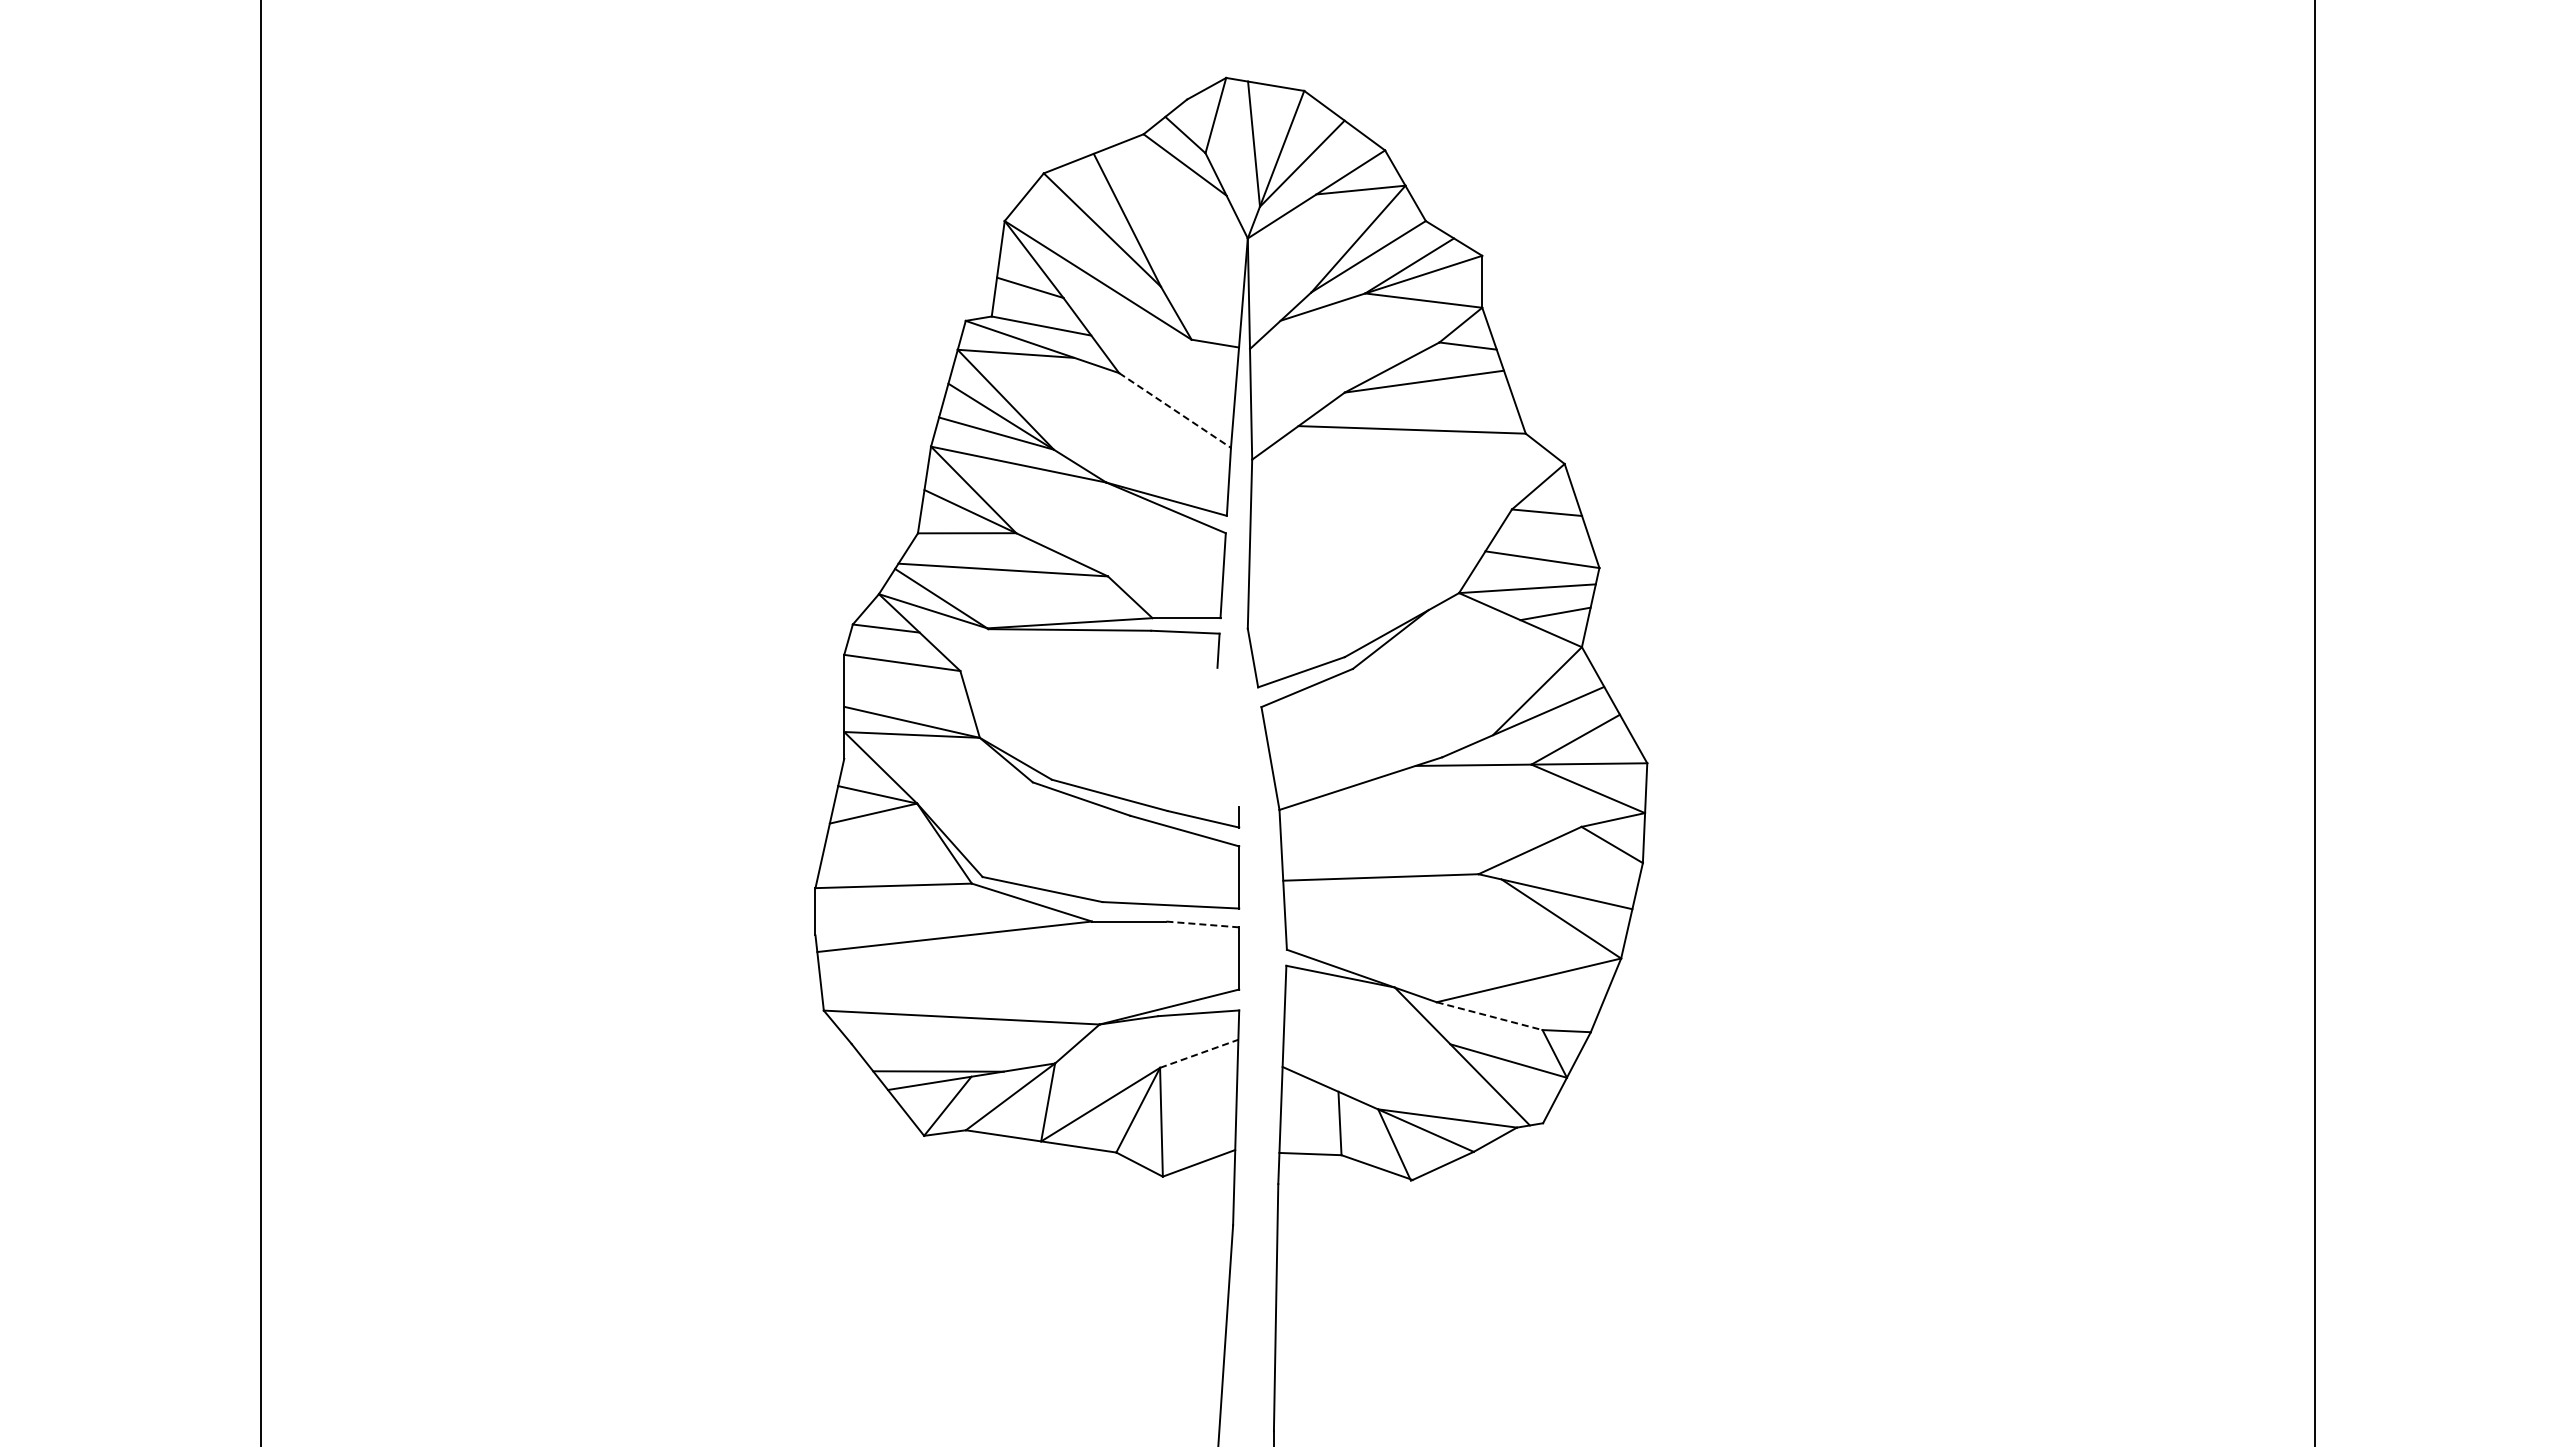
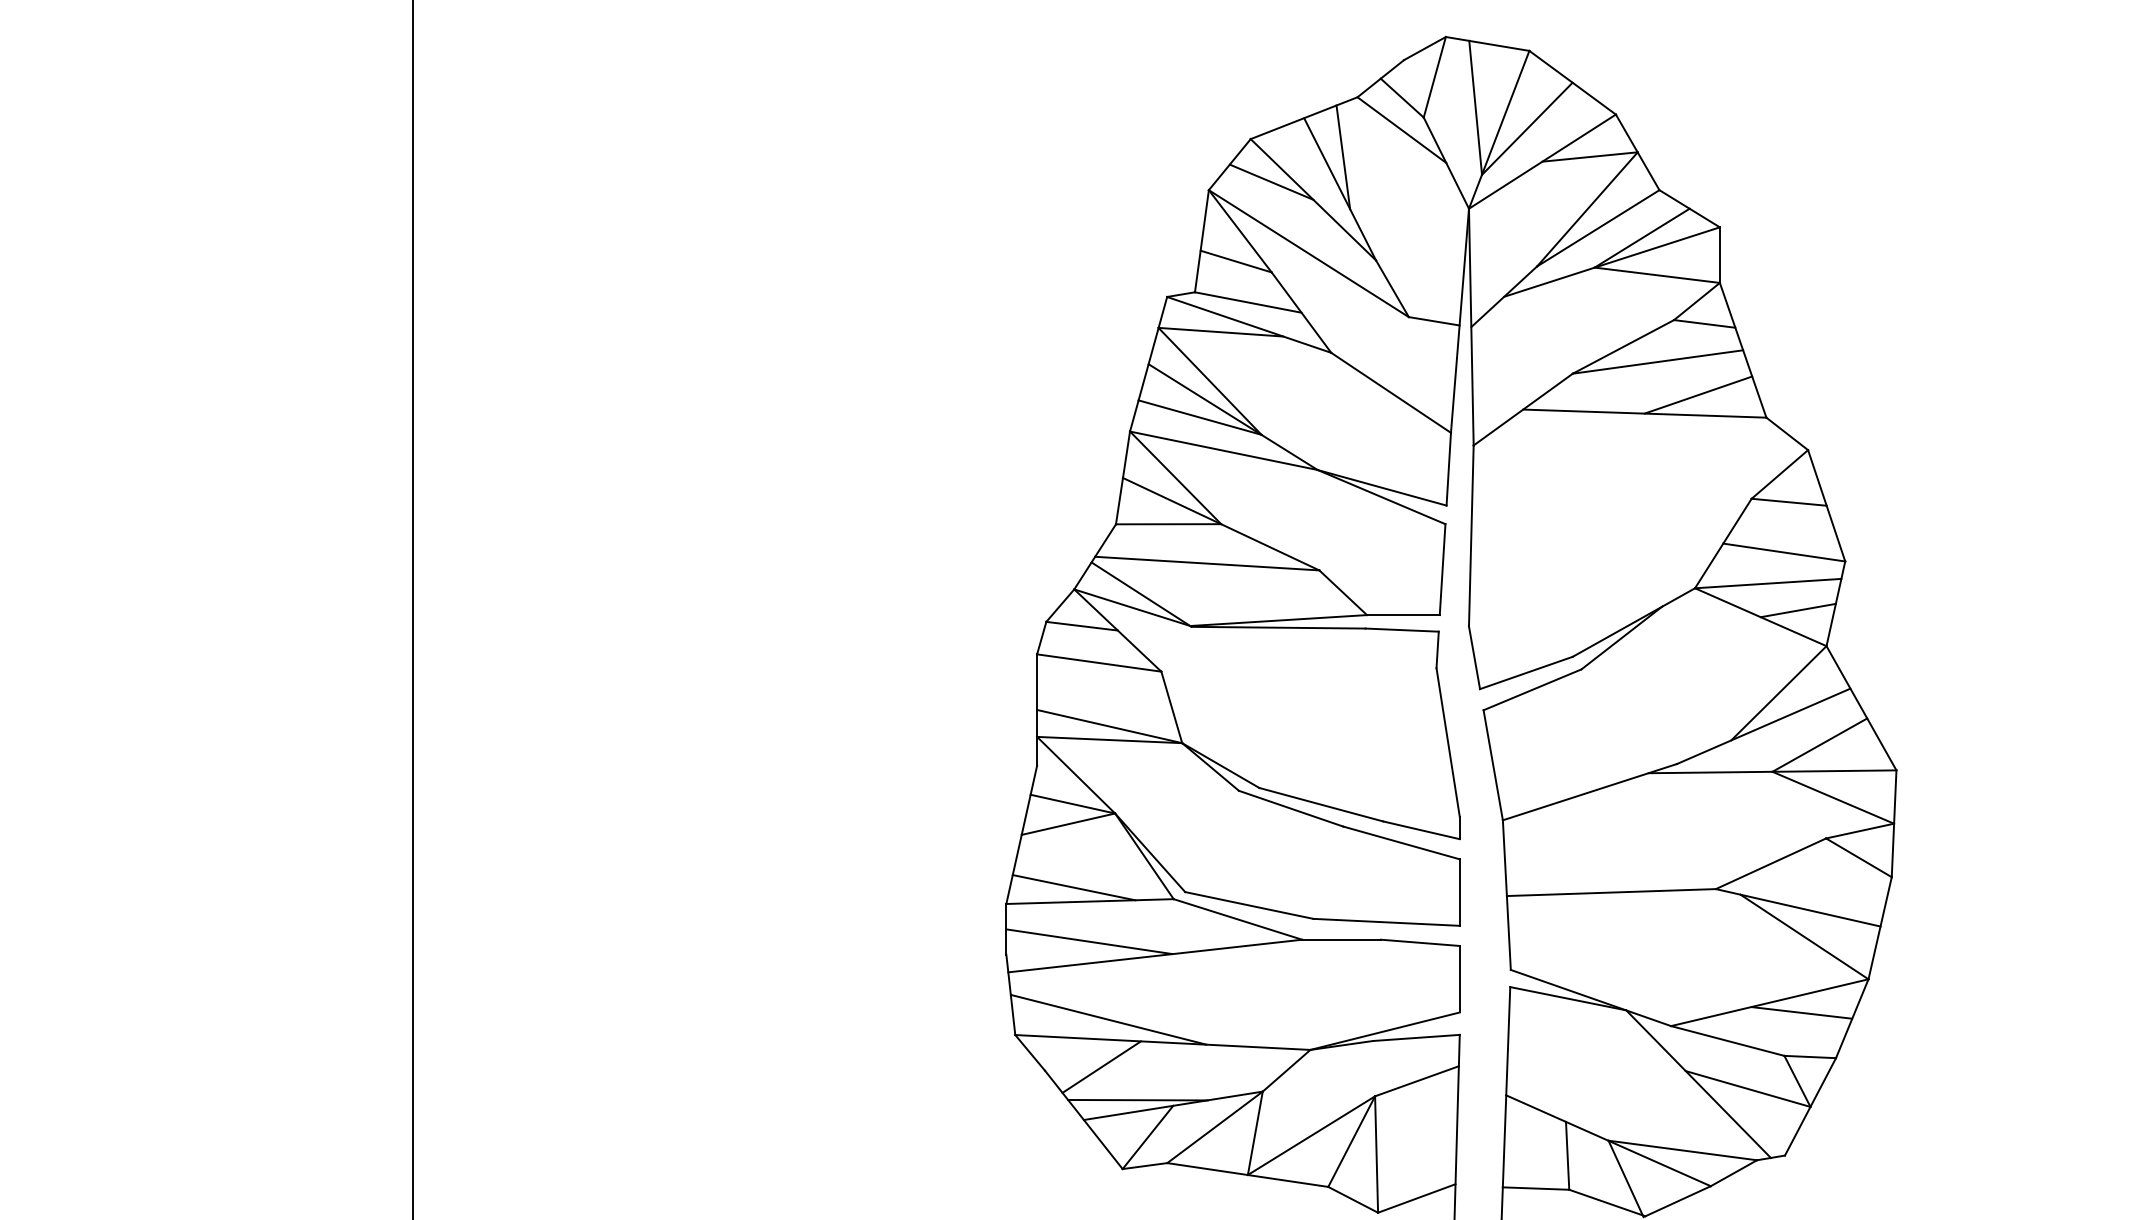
line: (1130, 189) -> (1343, 156), added
line: (1063, 213) -> (1271, 182), added
line: (1175, 410) -> (1391, 392), dashed -> solid
line: (1462, 412) -> (1698, 395), added
line: (1228, 736) -> (1448, 741), added
line: (878, 872) -> (1073, 887), added
line: (892, 922) -> (1088, 940), added
line: (1202, 924) -> (1420, 942), dashed -> solid
line: (1558, 989) -> (1801, 1012), added
line: (910, 996) -> (1108, 1019), added
line: (1489, 1016) -> (1727, 1041), dashed -> solid
line: (904, 1040) -> (1101, 1067), added
line: (1199, 1053) -> (1417, 1080), dashed -> solid

